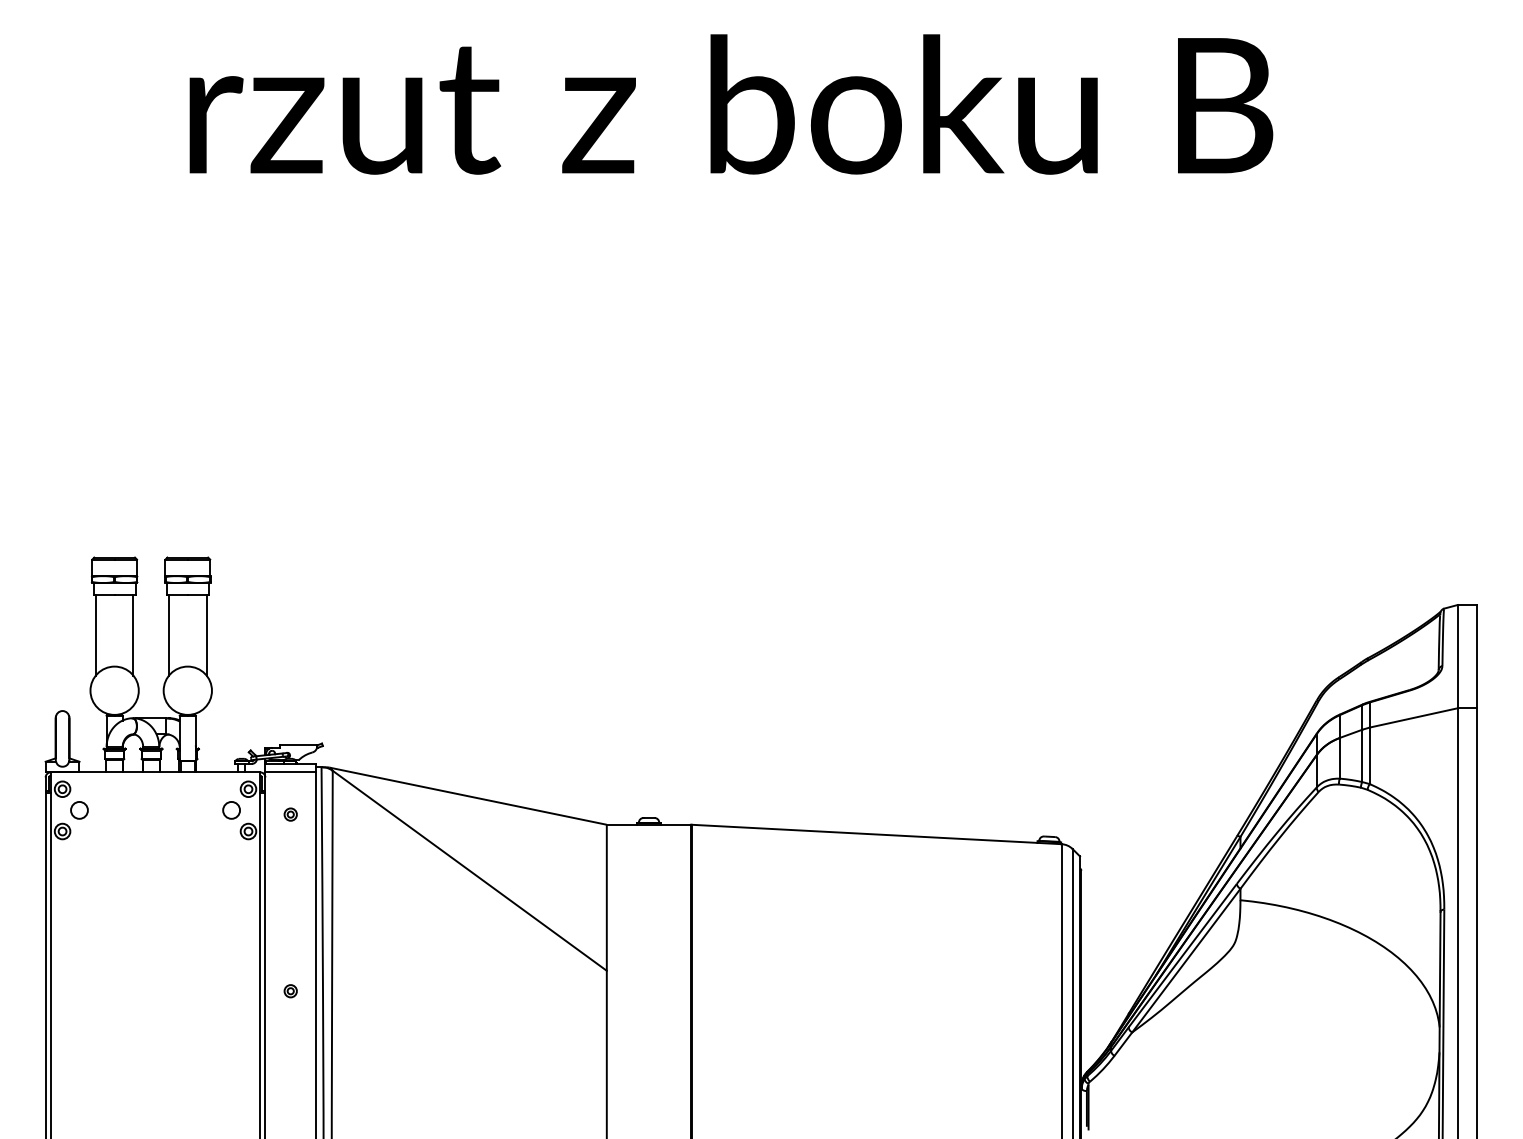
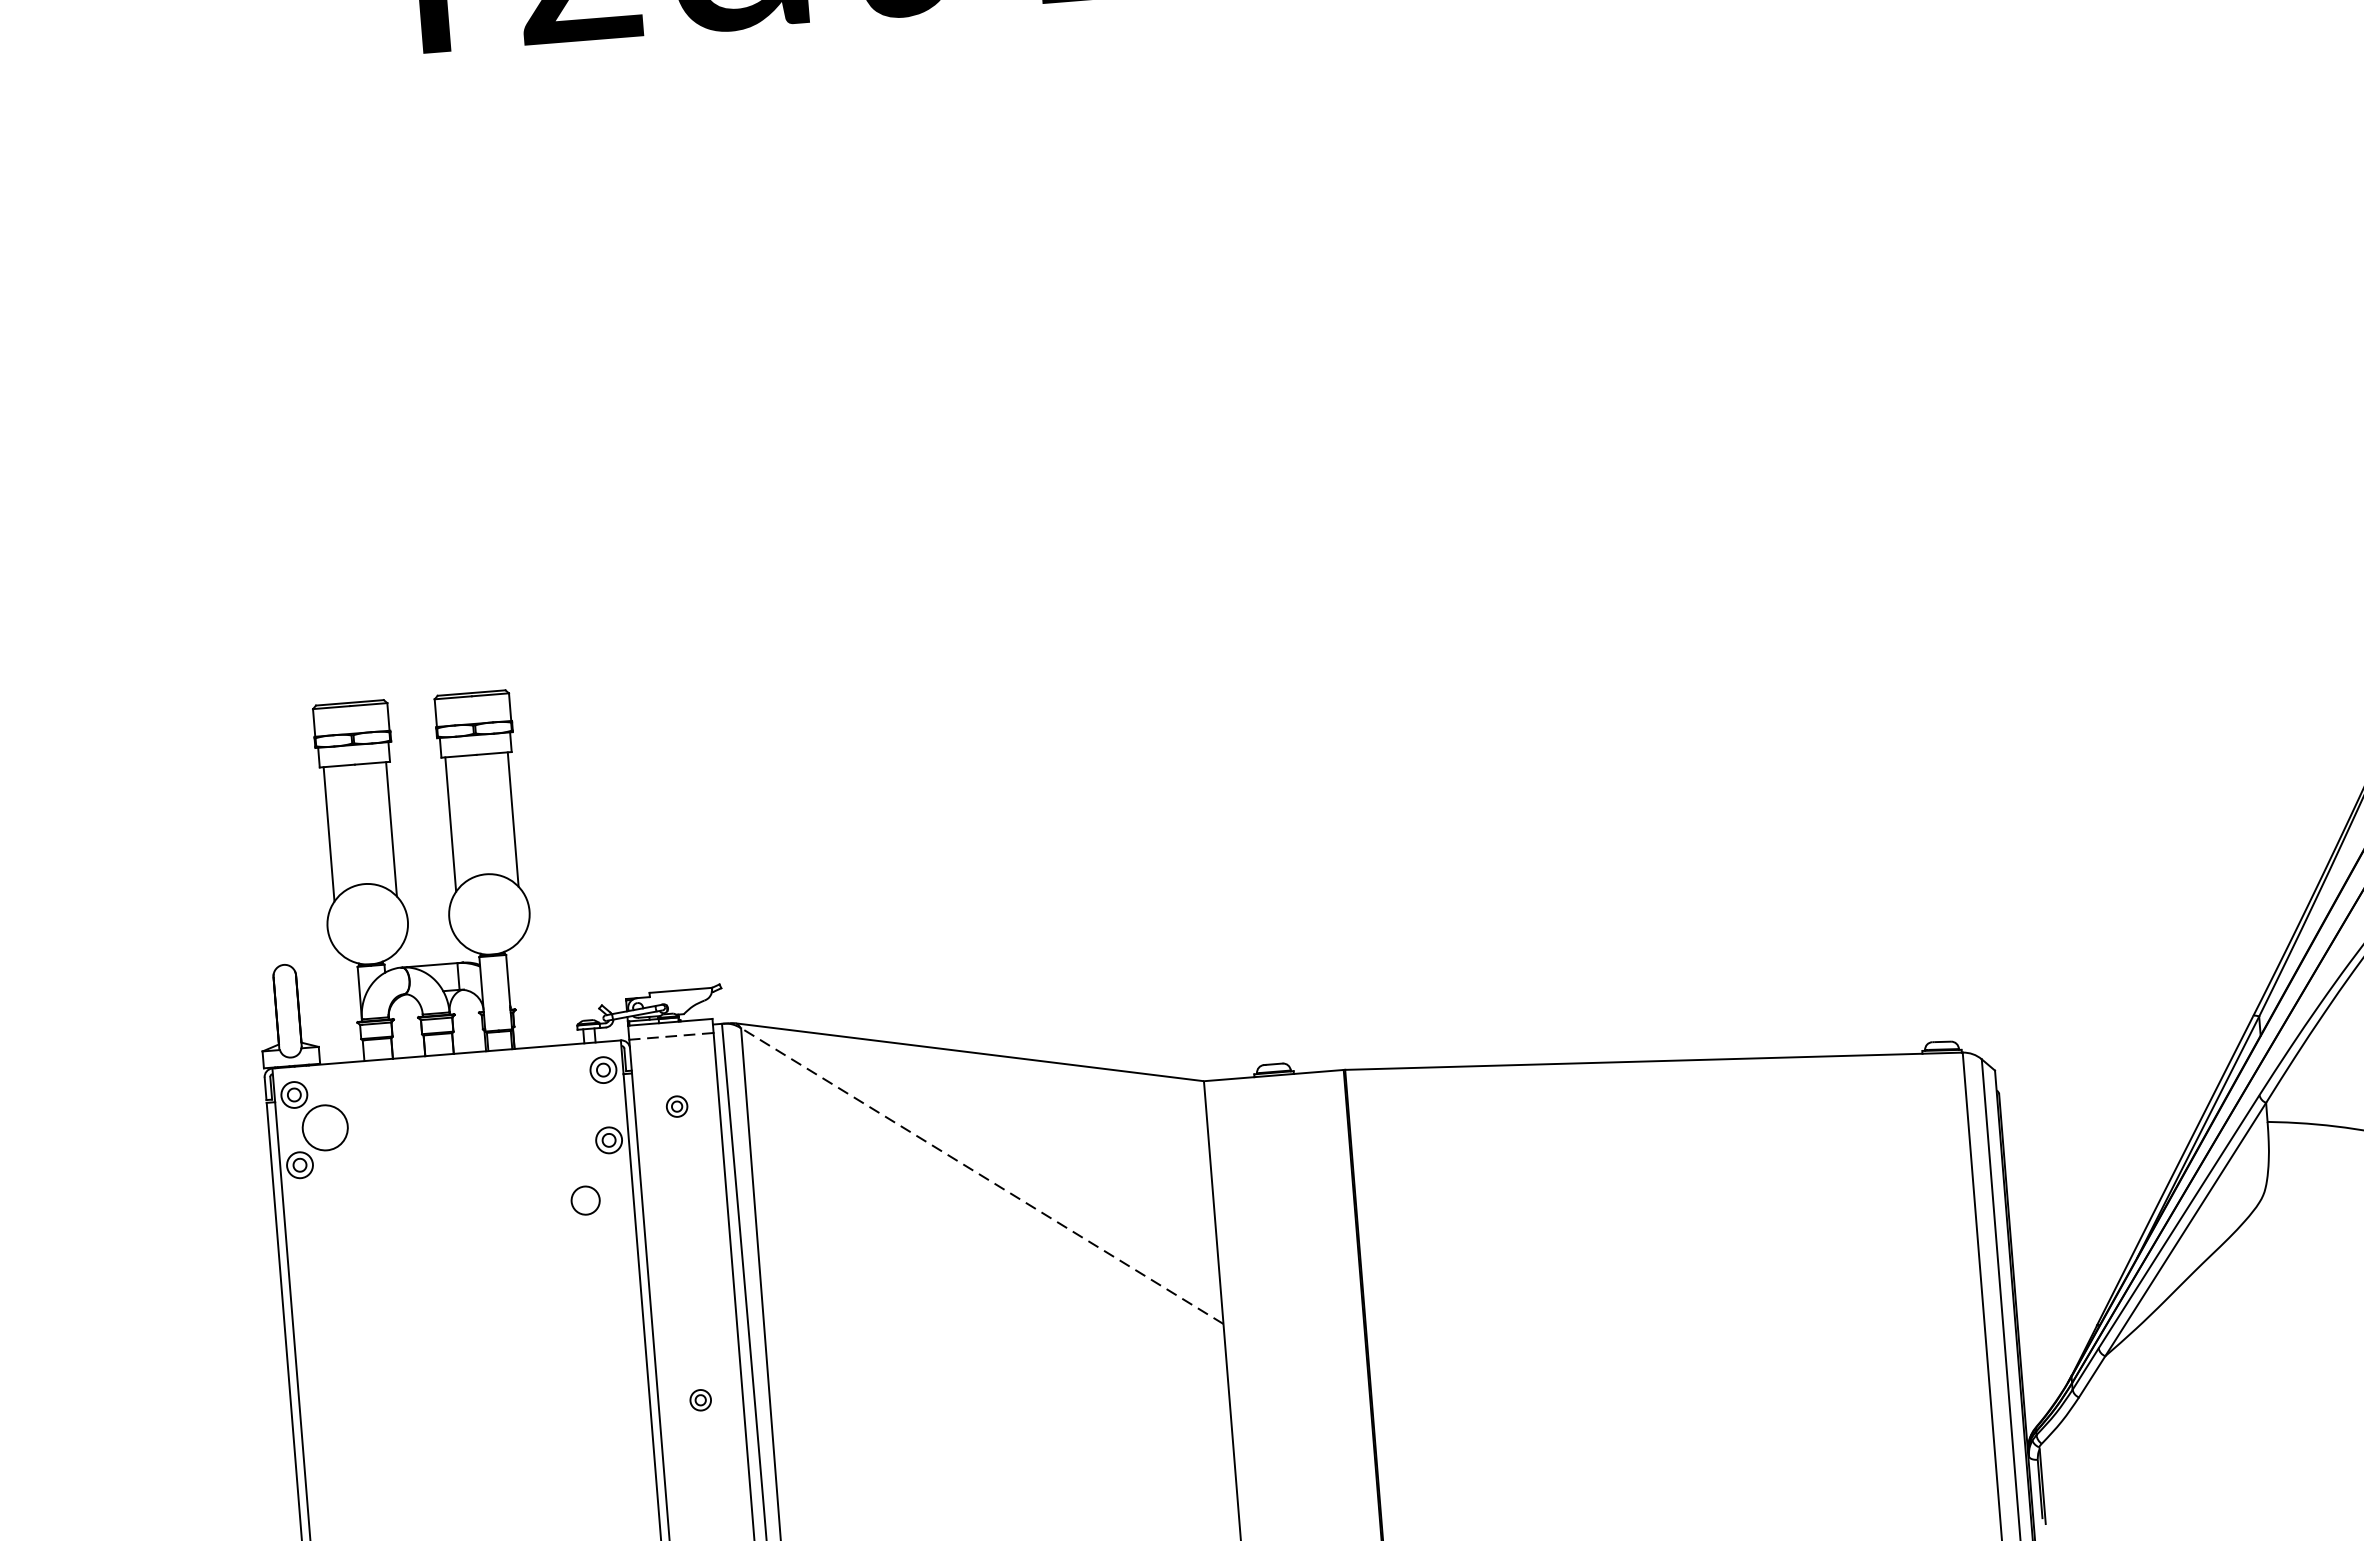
line: (290, 772) -> (671, 1036), solid -> dashed
circle: (79, 809) -> (325, 1126), size x1.6
circle: (231, 810) -> (585, 1200), moved
line: (469, 870) -> (981, 1175), solid -> dashed

